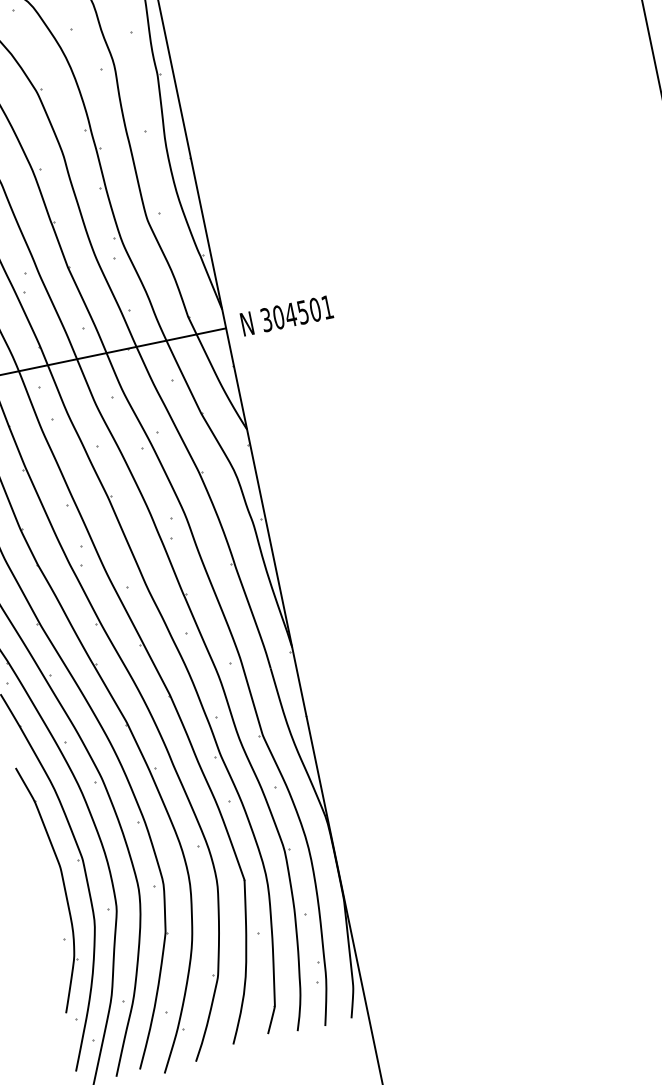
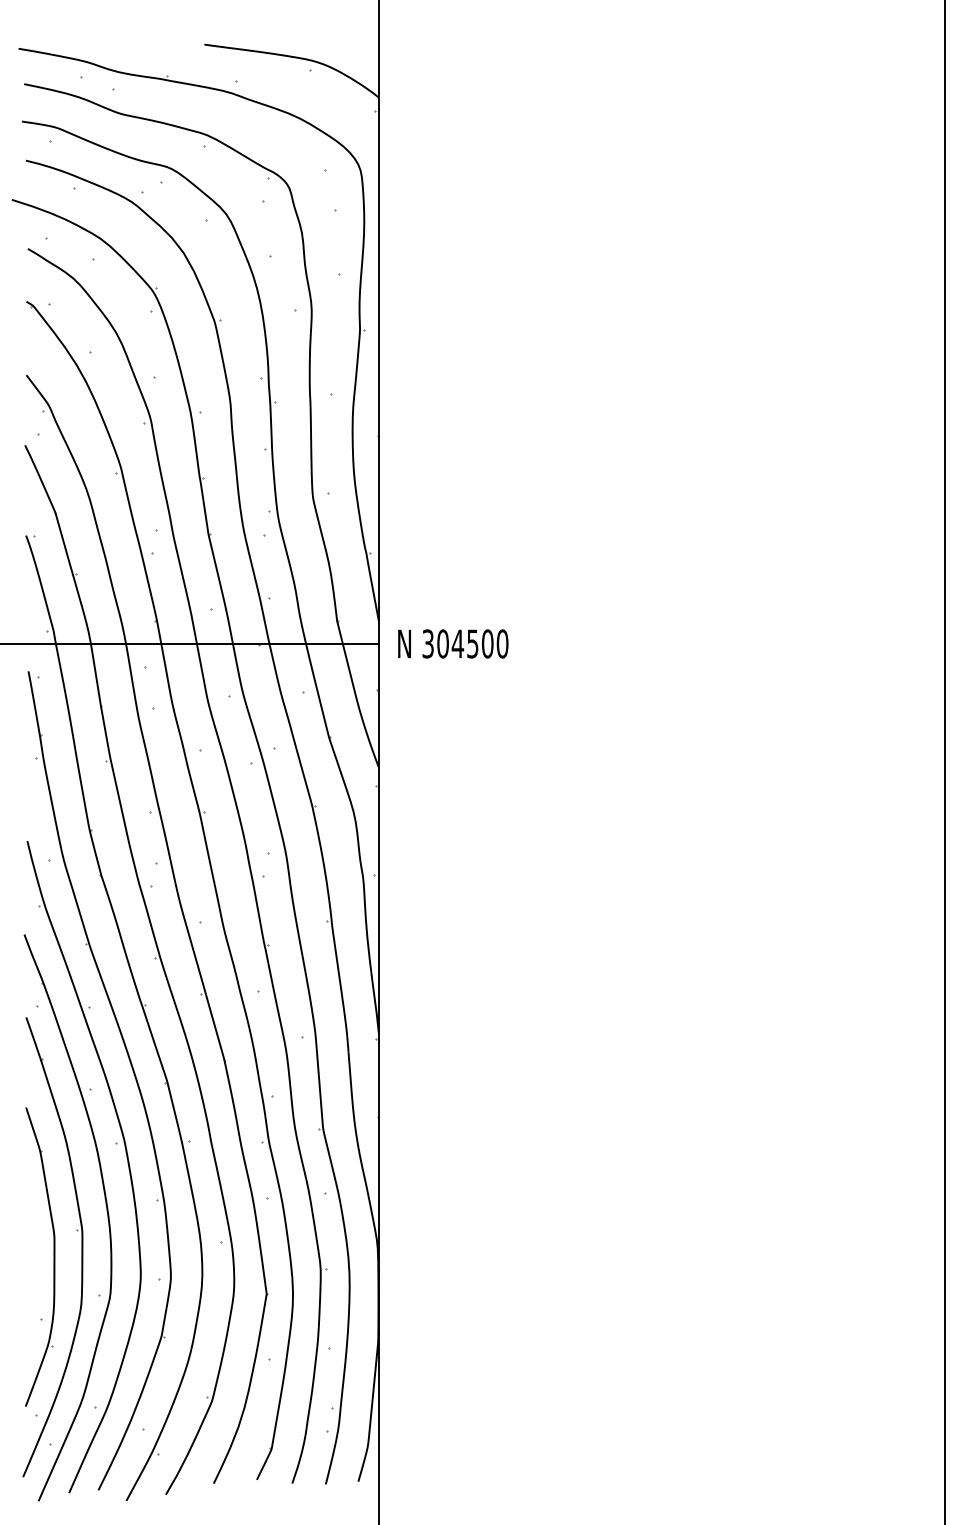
text: (327, 306) -> (502, 643), 304501 -> 304500

